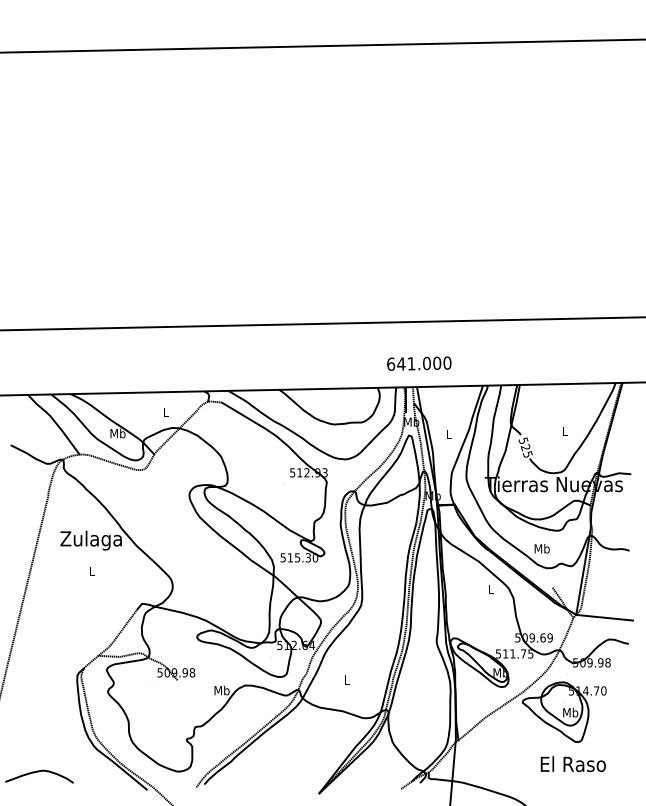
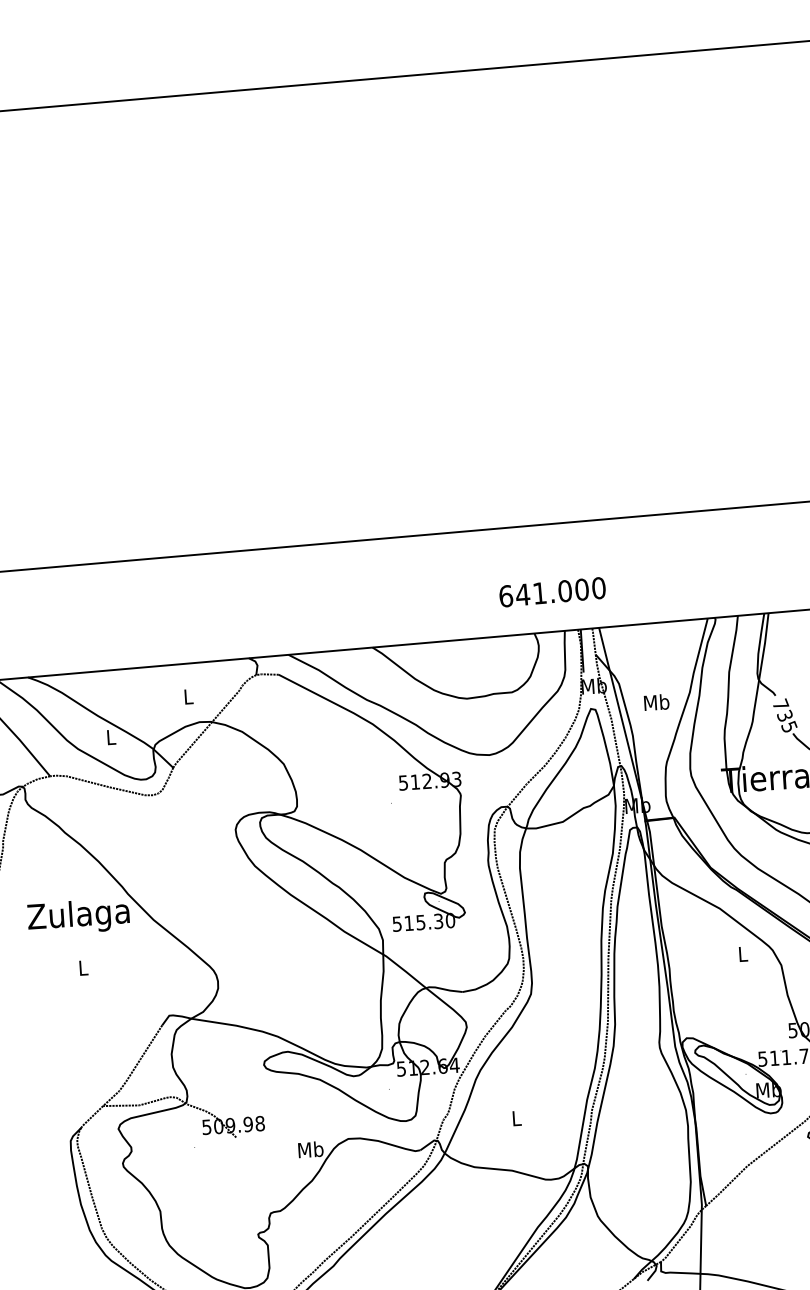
text: (419, 363) -> (552, 591), moved
text: (117, 433) -> (110, 737), Mb -> L
text: (448, 434) -> (656, 702), L -> Mb
text: (523, 444) -> (781, 710), 525 -> 735

